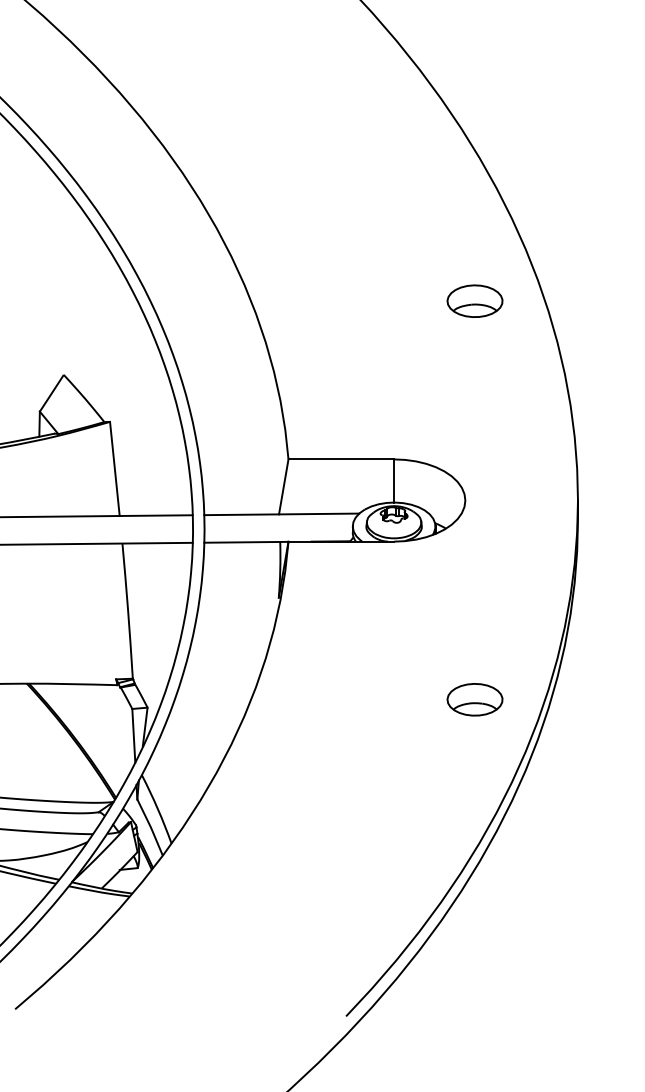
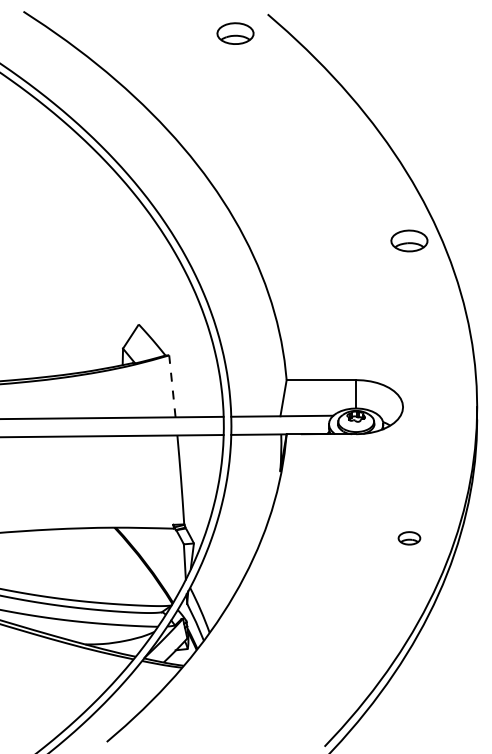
part: (475, 300) -> (409, 240), moved
line: (115, 467) -> (172, 385), solid -> dashed
part: (475, 700) -> (409, 538), size x0.6

